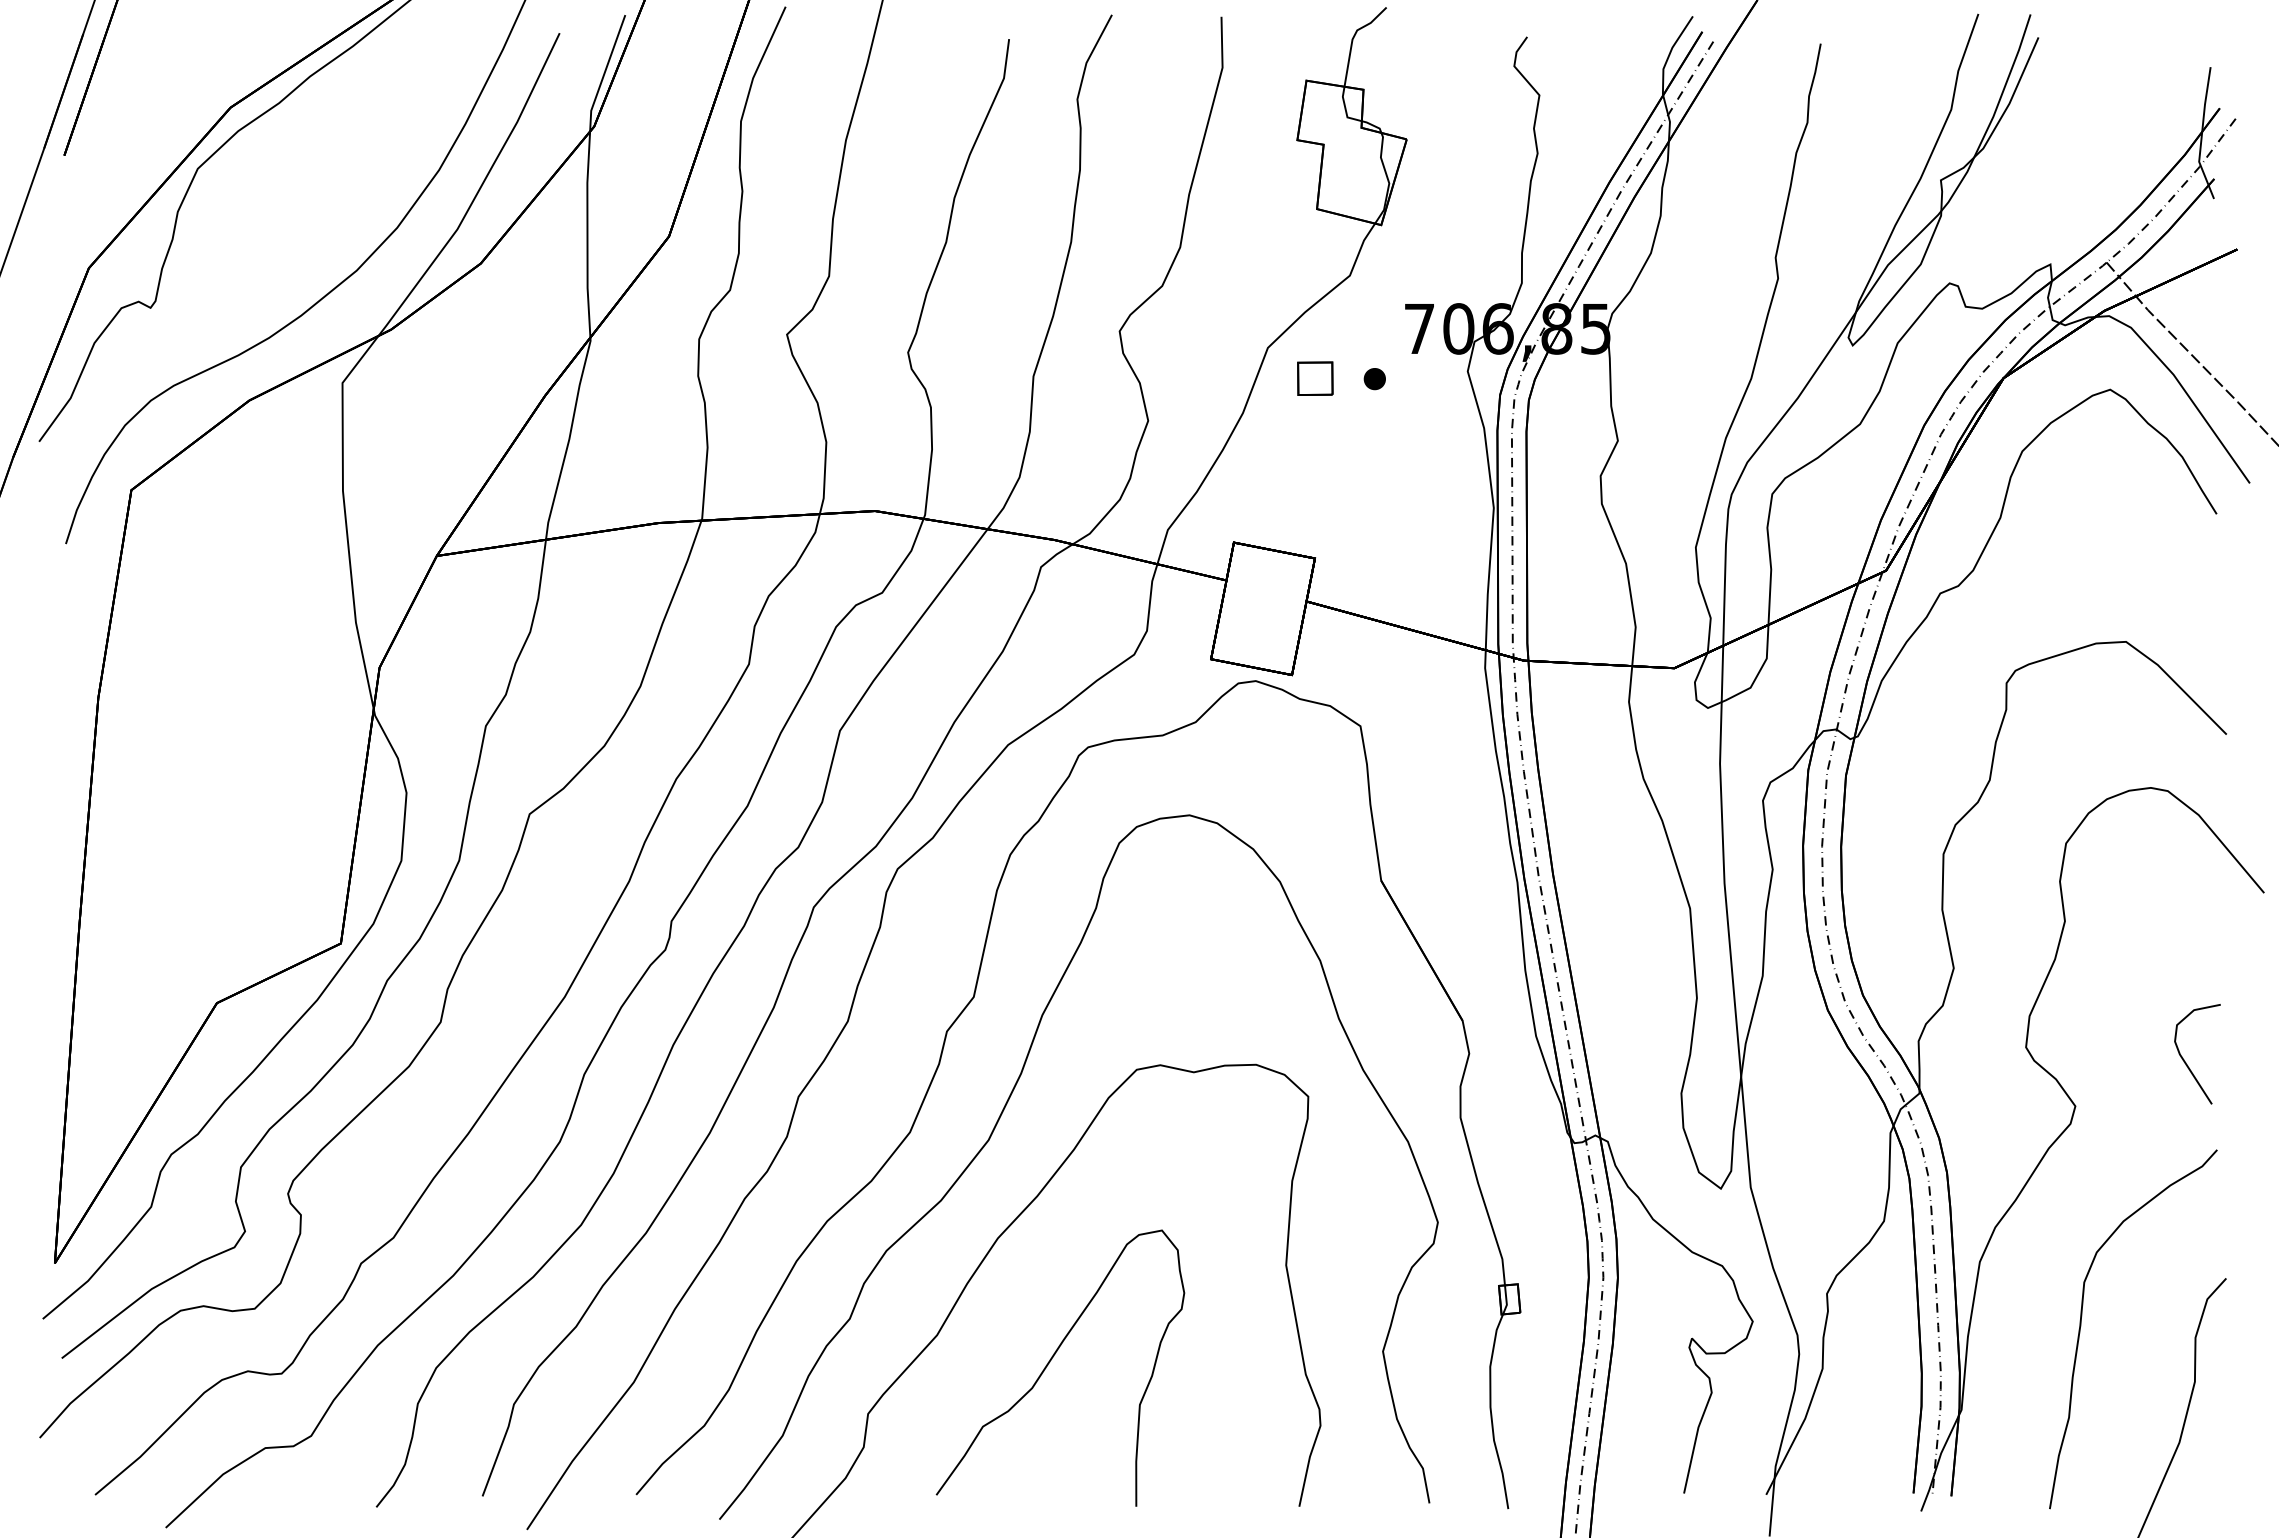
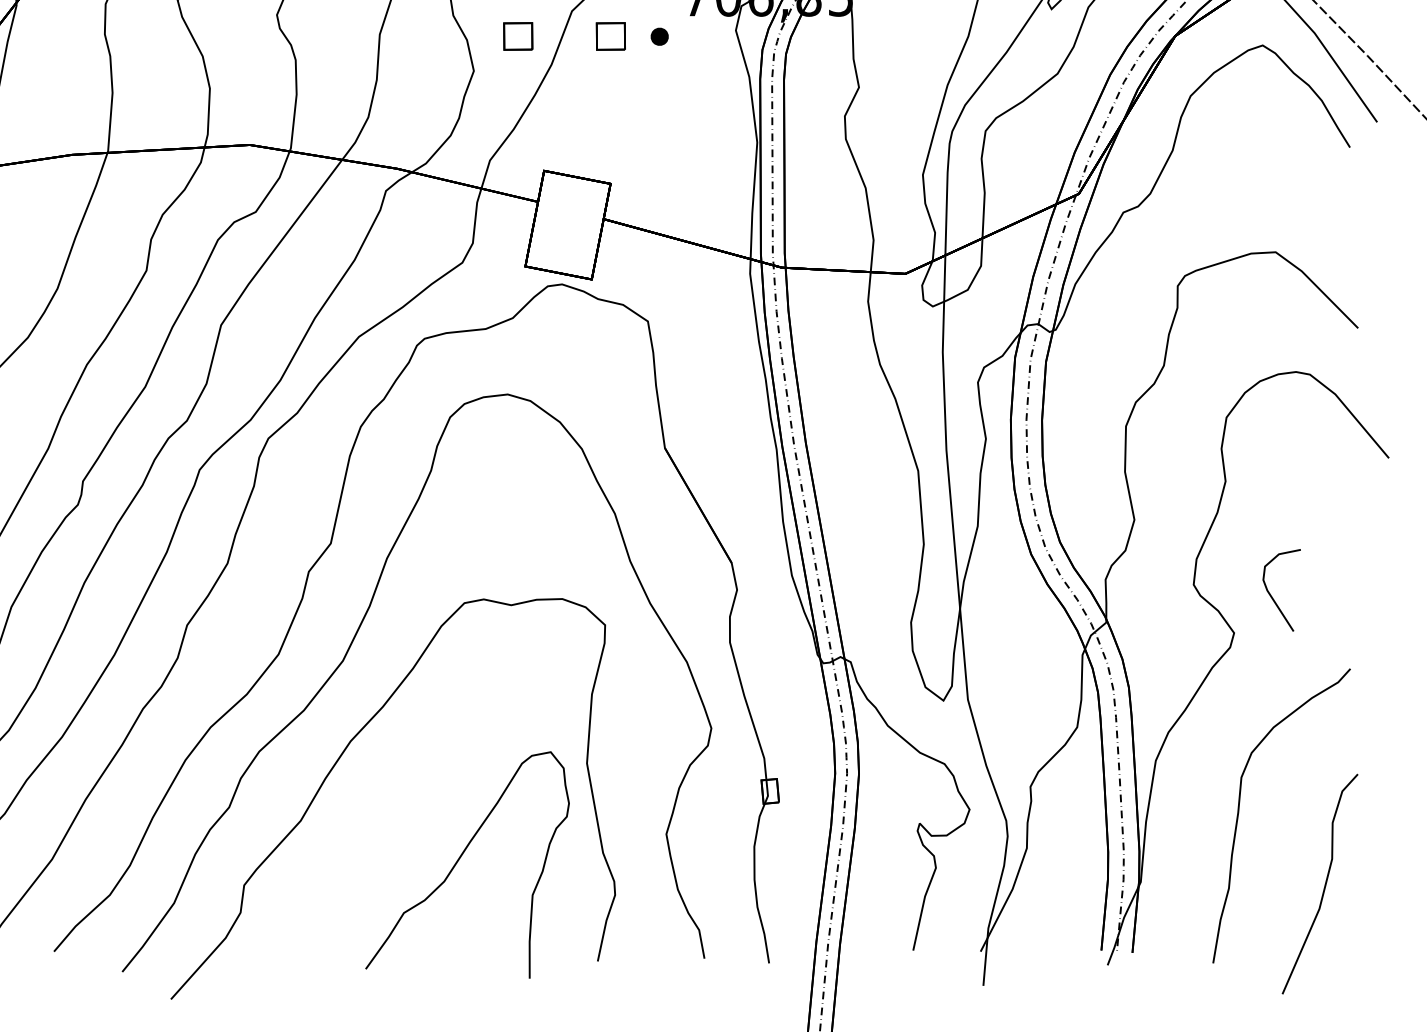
part: (1202, 378) -> (518, 36), added
curve: (2186, 1062) -> (1272, 597), moved
curve: (1050, 1362) -> (459, 860), moved

